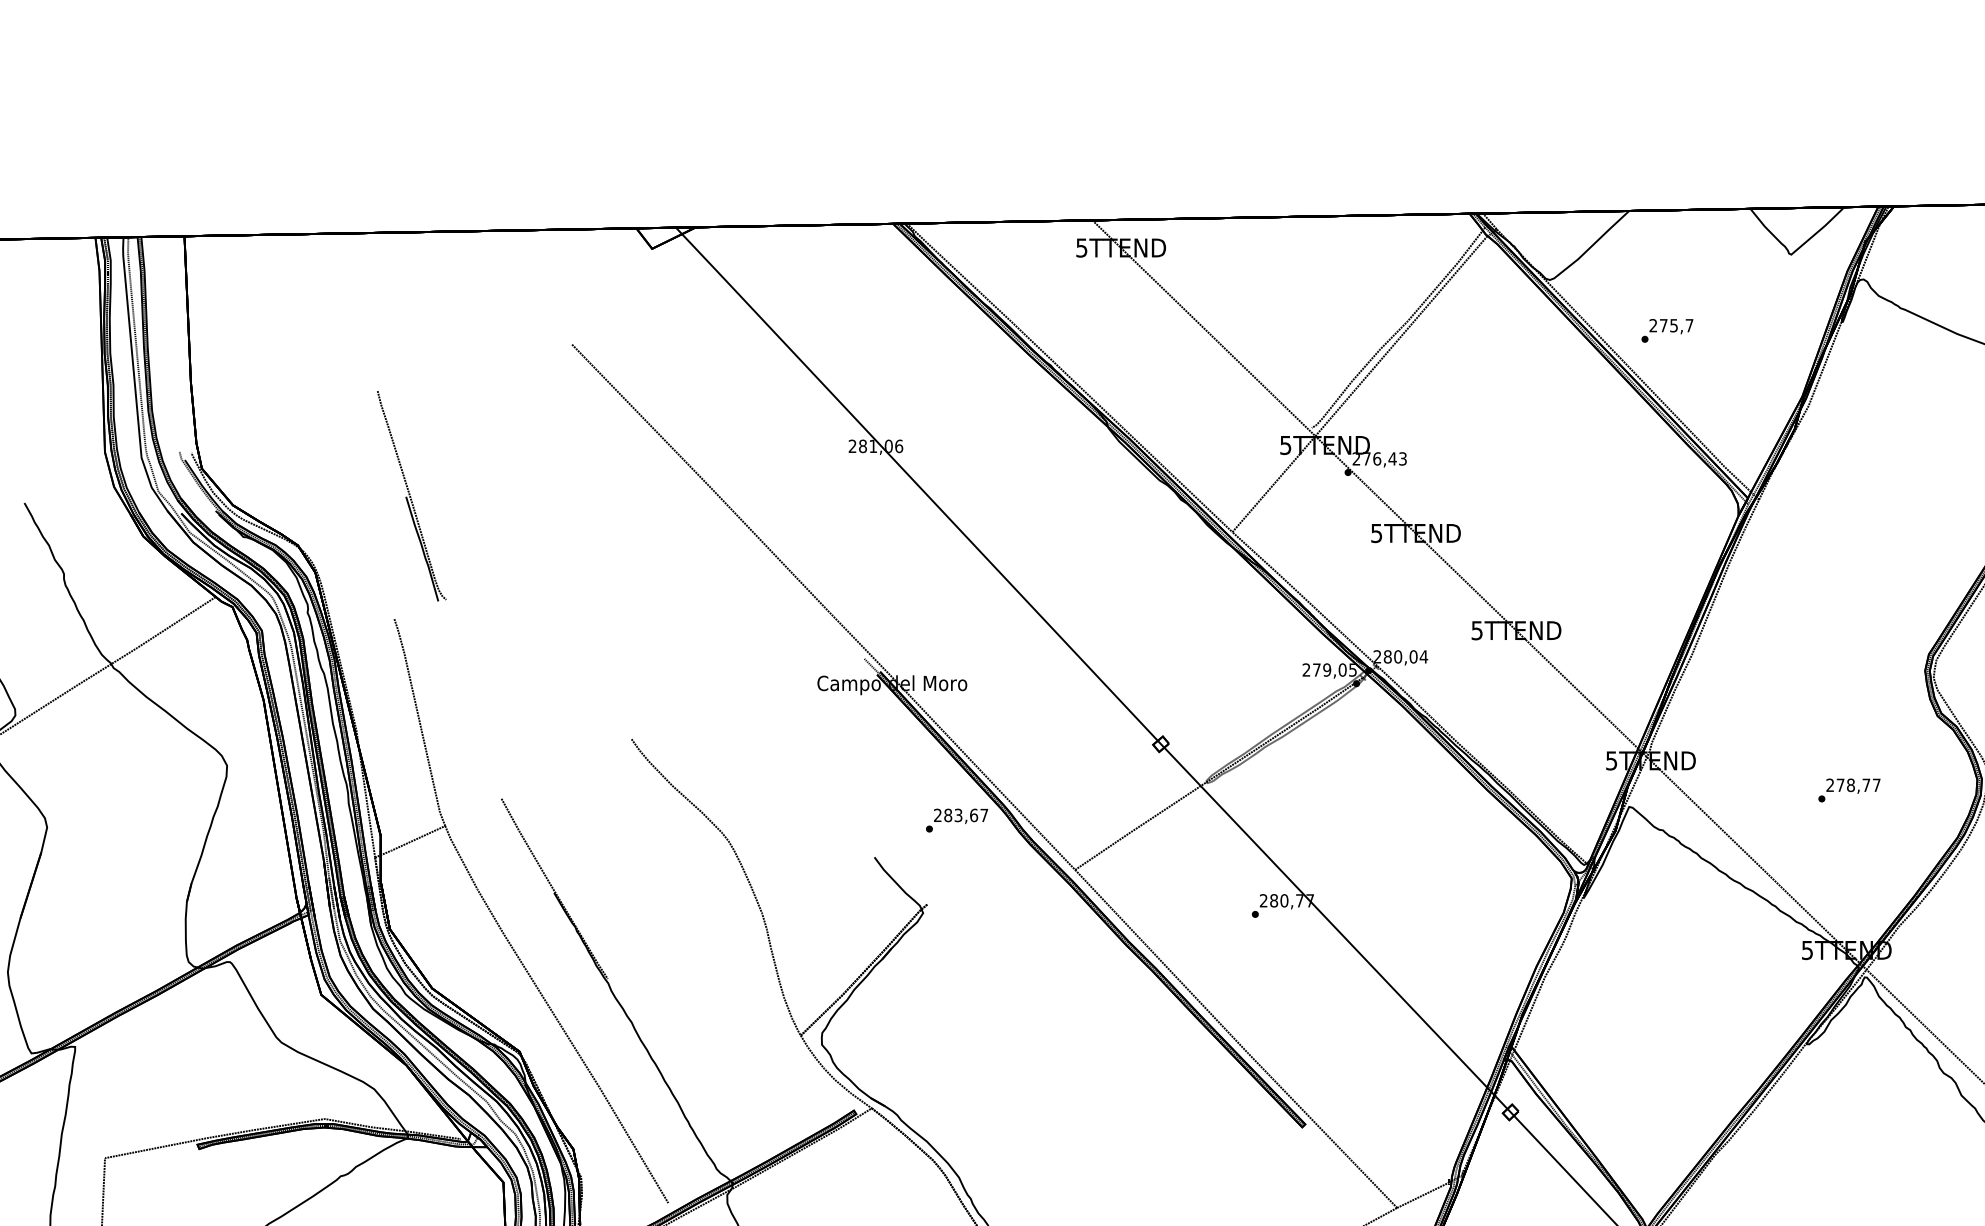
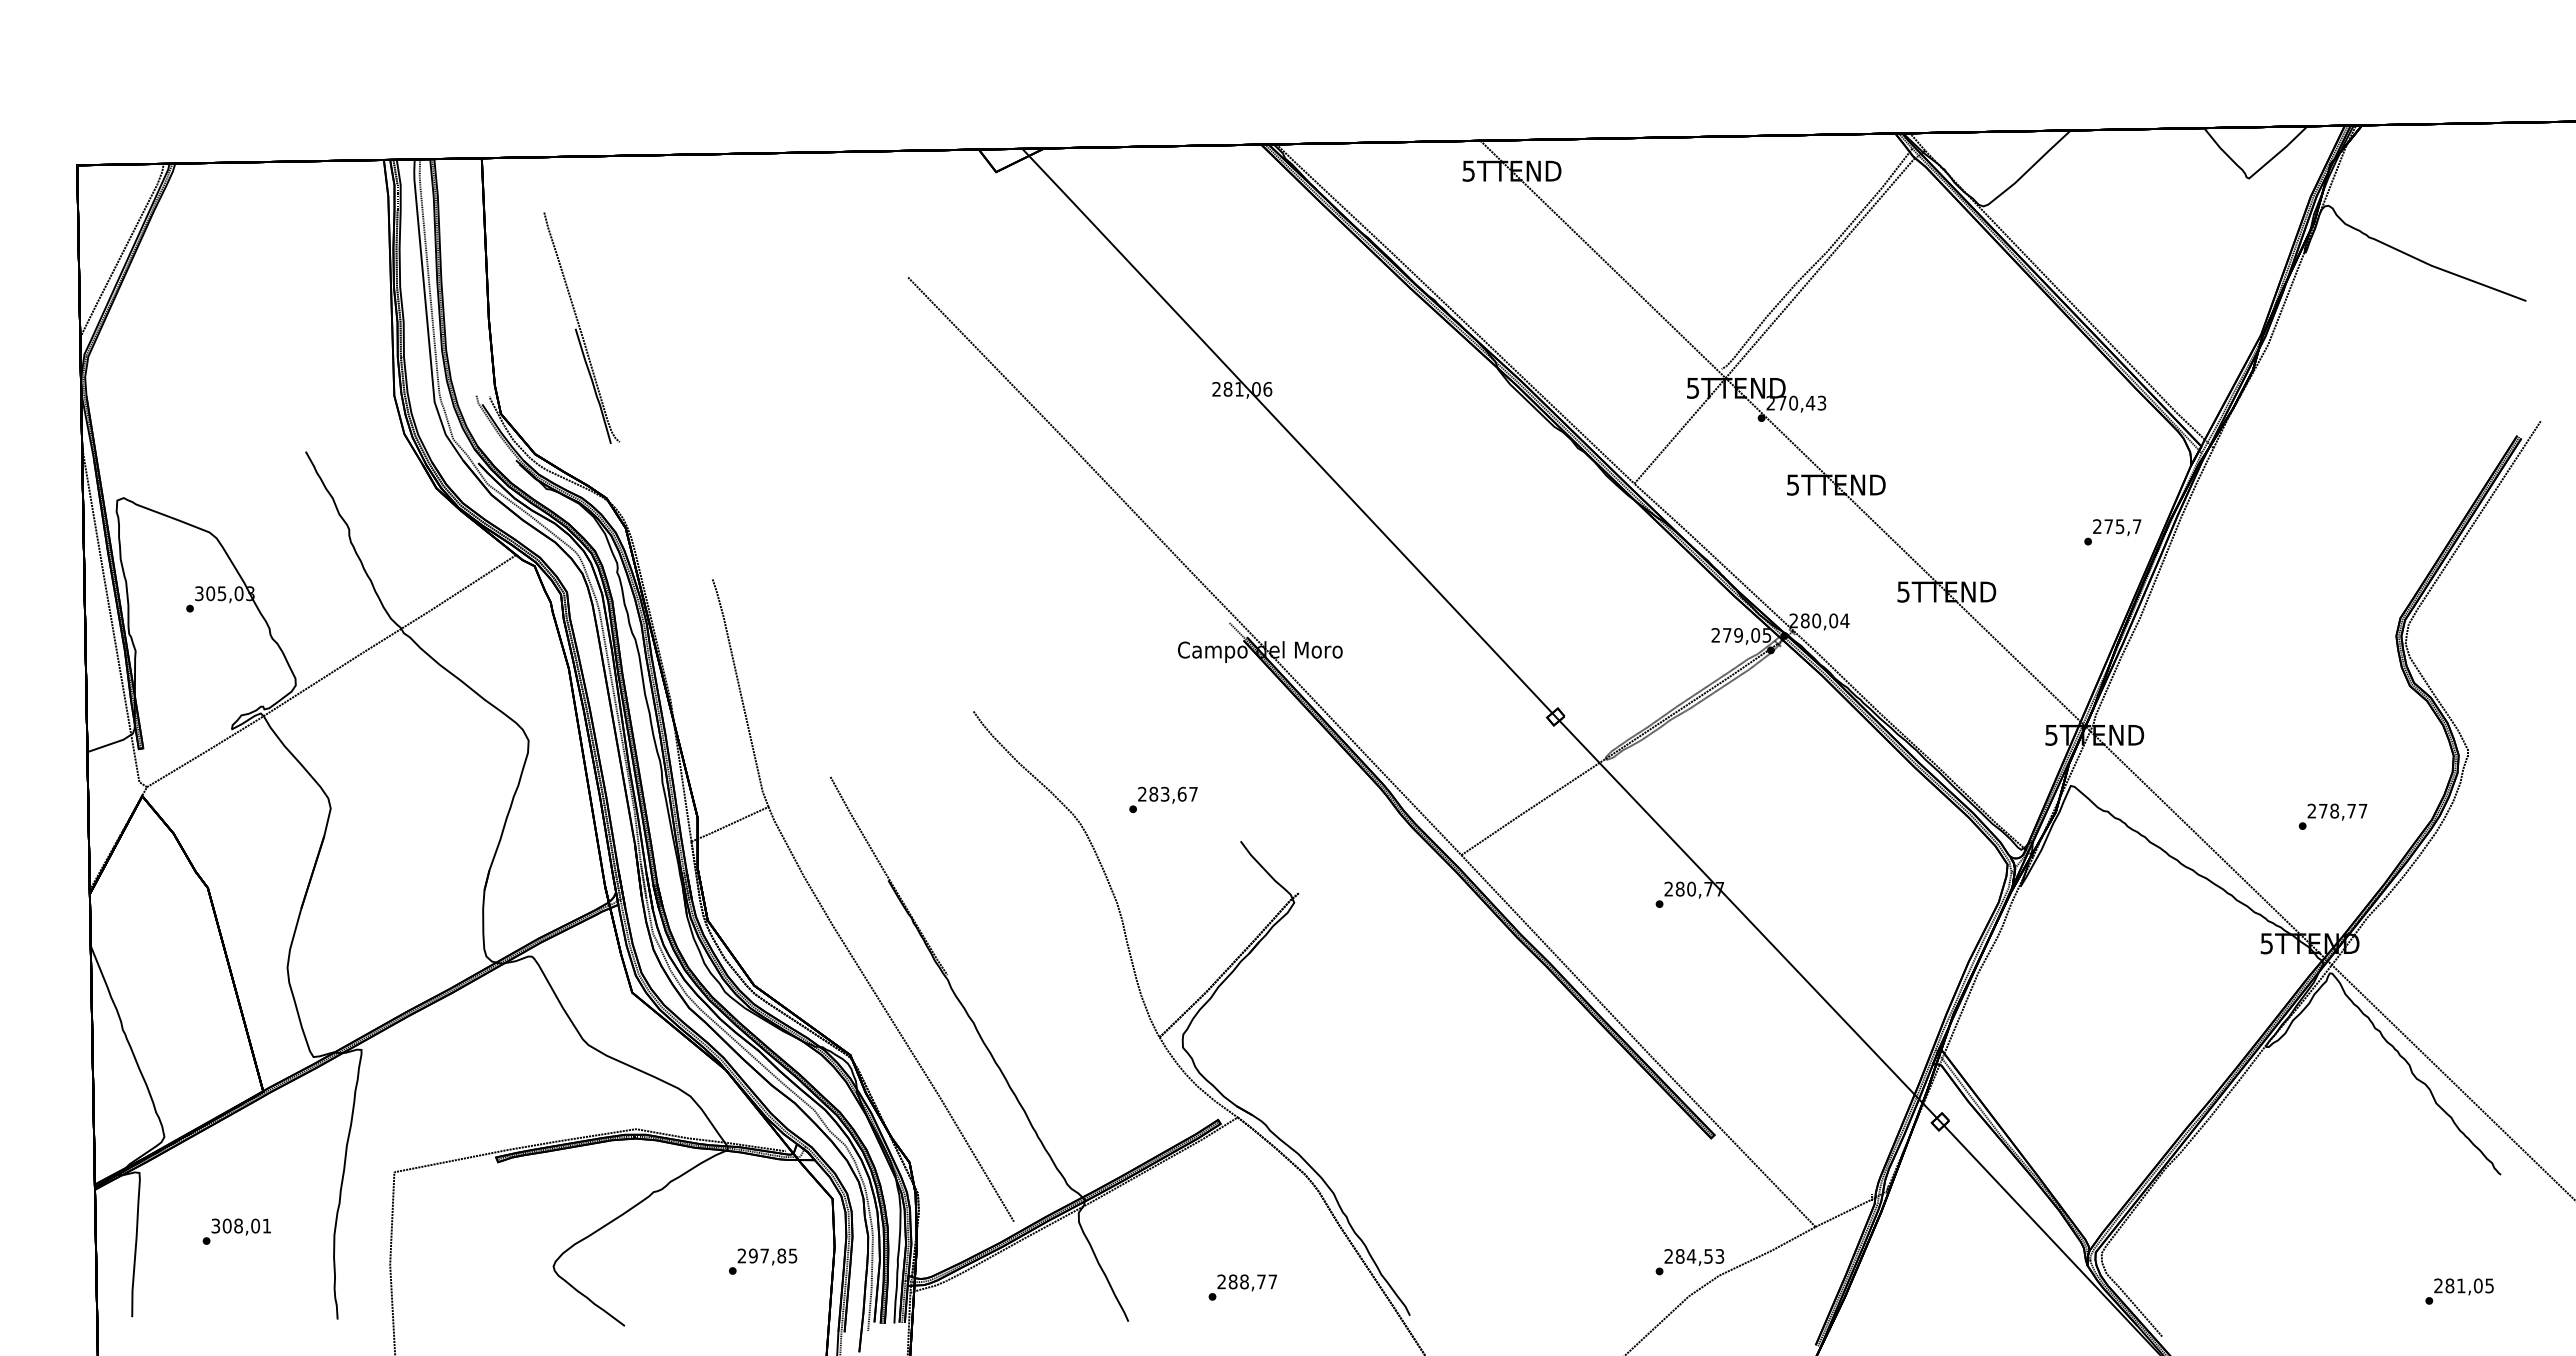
text: (1667, 331) -> (2112, 532), moved
text: (1377, 458) -> (1793, 402), 276,43 -> 270,43
part: (411, 495) -> (581, 327), moved
text: (1848, 790) -> (2332, 816), moved
text: (957, 820) -> (1163, 799), moved

